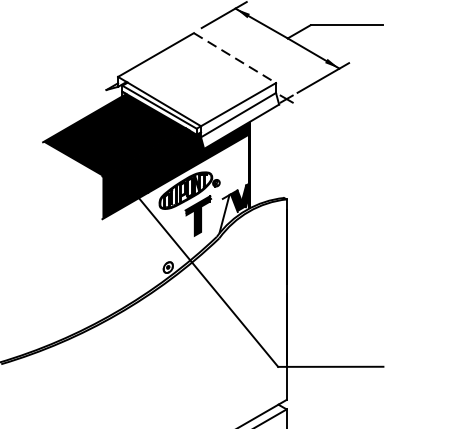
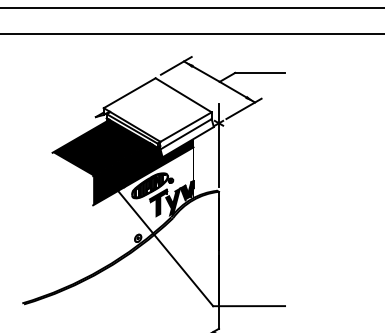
line: (234, 58) -> (183, 95), dashed -> solid
line: (287, 131) -> (219, 145), added
fill: (217, 215) -> (171, 202), added

